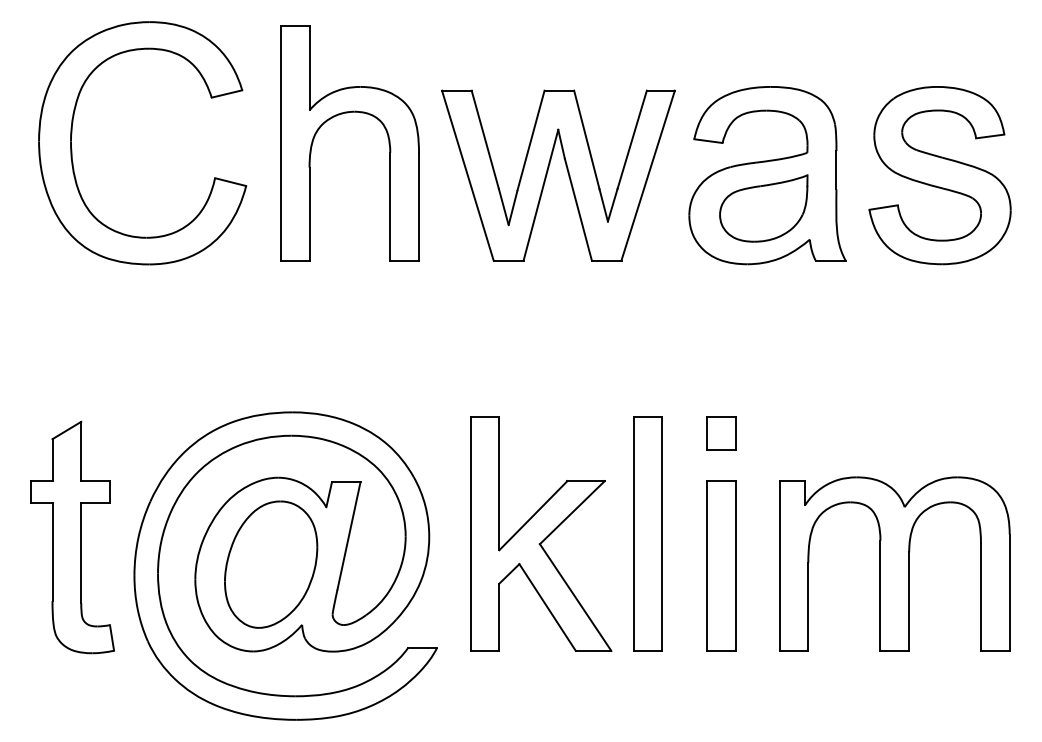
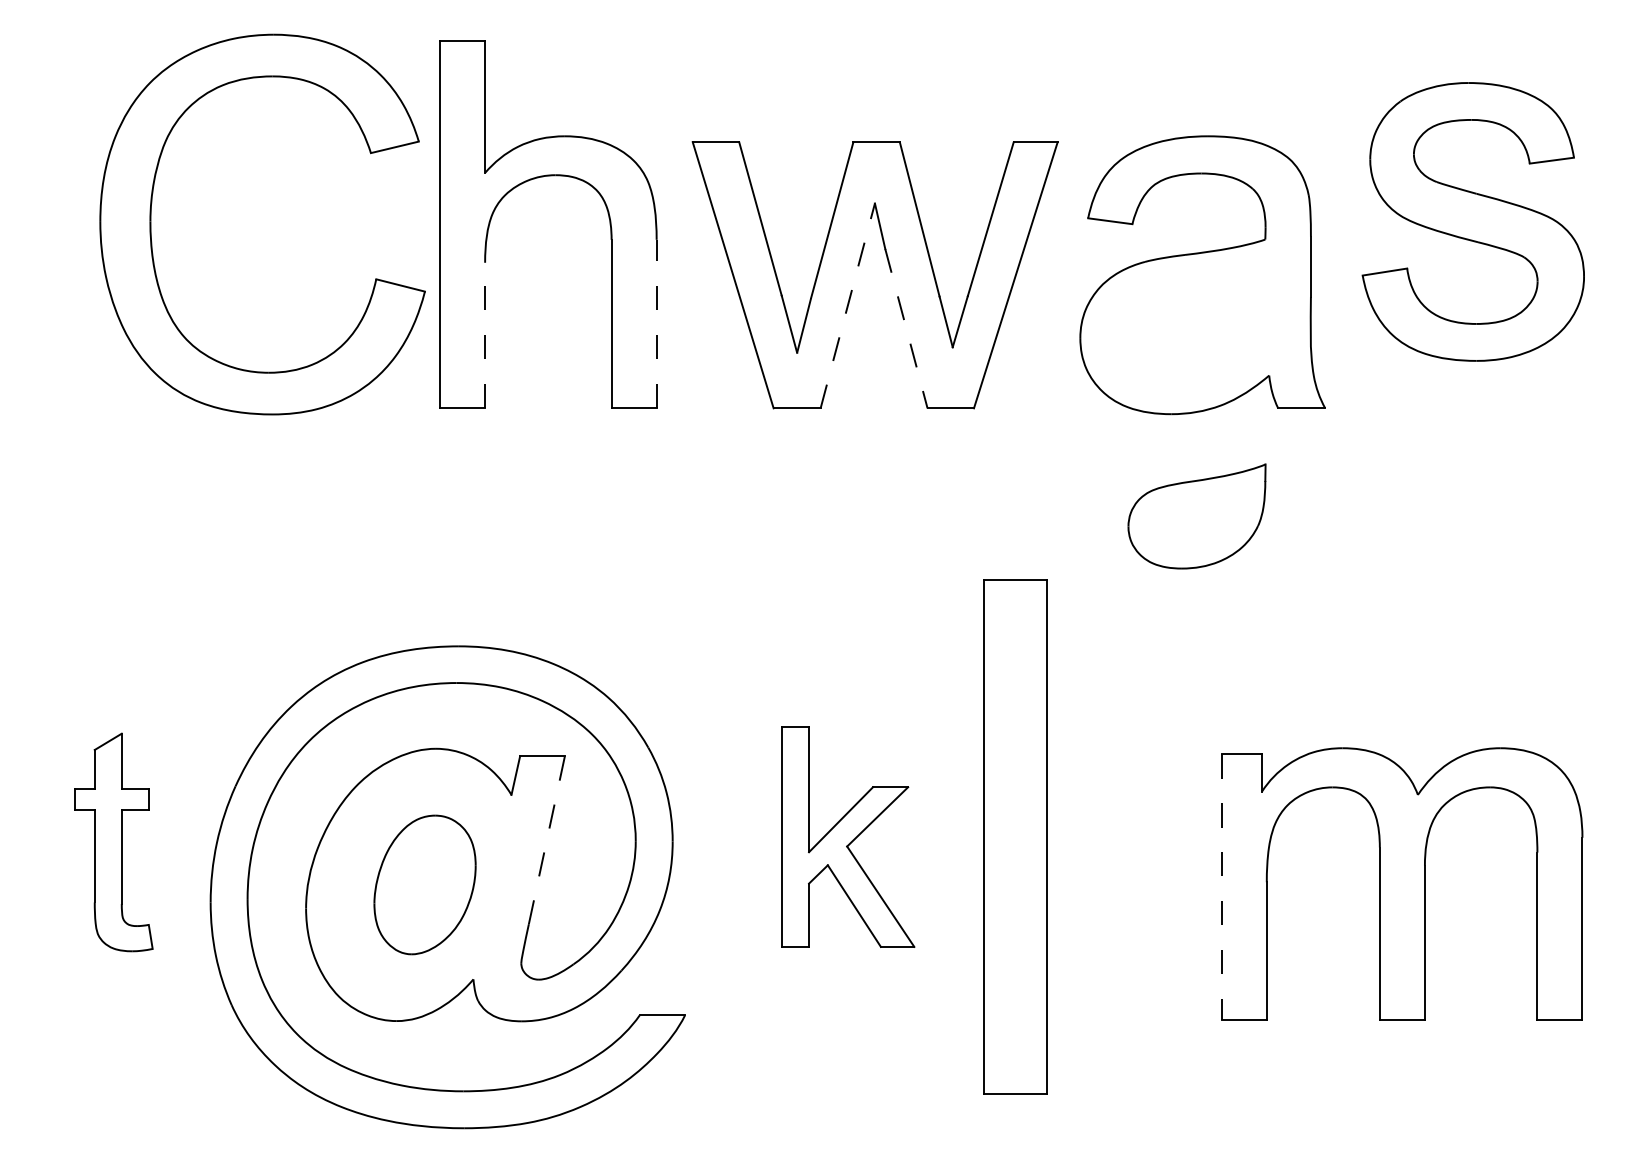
part: (72, 149) -> (152, 234), moved
part: (939, 175) -> (1472, 221), moved
line: (540, 195) -> (847, 306), solid -> dashed
line: (419, 206) -> (657, 323), solid -> dashed
part: (763, 208) -> (1196, 516), moved
line: (578, 209) -> (906, 328), solid -> dashed
line: (309, 213) -> (485, 334), solid -> dashed
part: (721, 433) -> (1130, 679), removed
part: (541, 533) -> (848, 836), size x0.6
part: (647, 533) -> (1014, 836), size x1.4
line: (348, 536) -> (546, 840), solid -> dashed
part: (72, 537) -> (113, 842), size x0.6
part: (271, 564) -> (425, 884), size x0.7
part: (721, 565) -> (1130, 886), removed
line: (779, 566) -> (1221, 887), solid -> dashed

